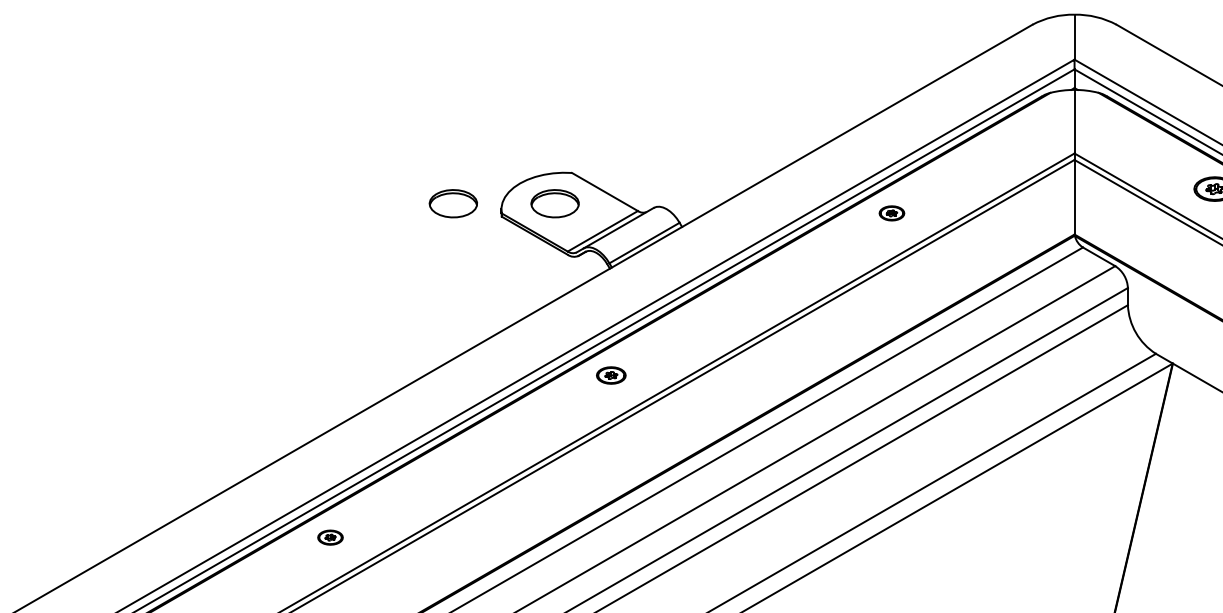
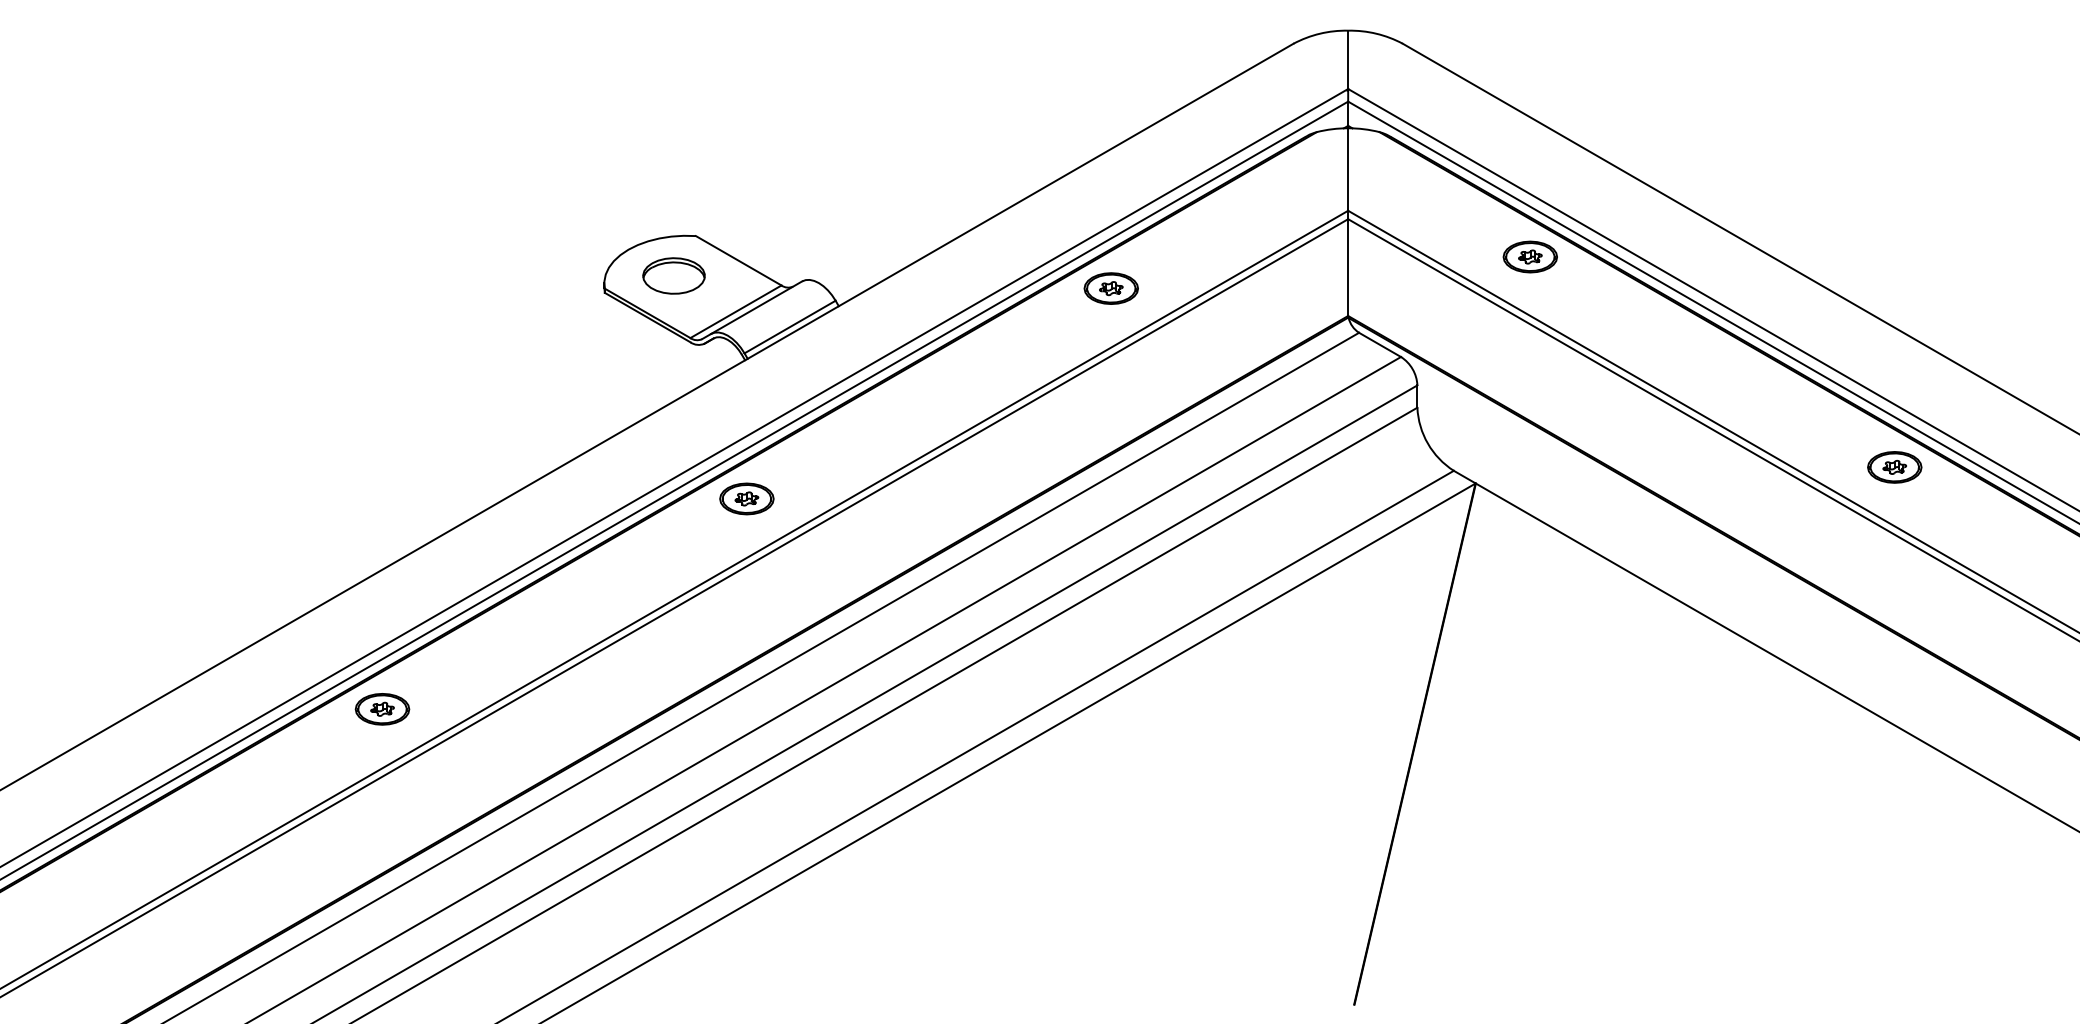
part: (453, 203) -> (541, 275), removed
part: (891, 213) -> (1110, 288), size x1.67
part: (610, 375) -> (746, 498), size x1.43
part: (330, 537) -> (382, 709), size x1.67

